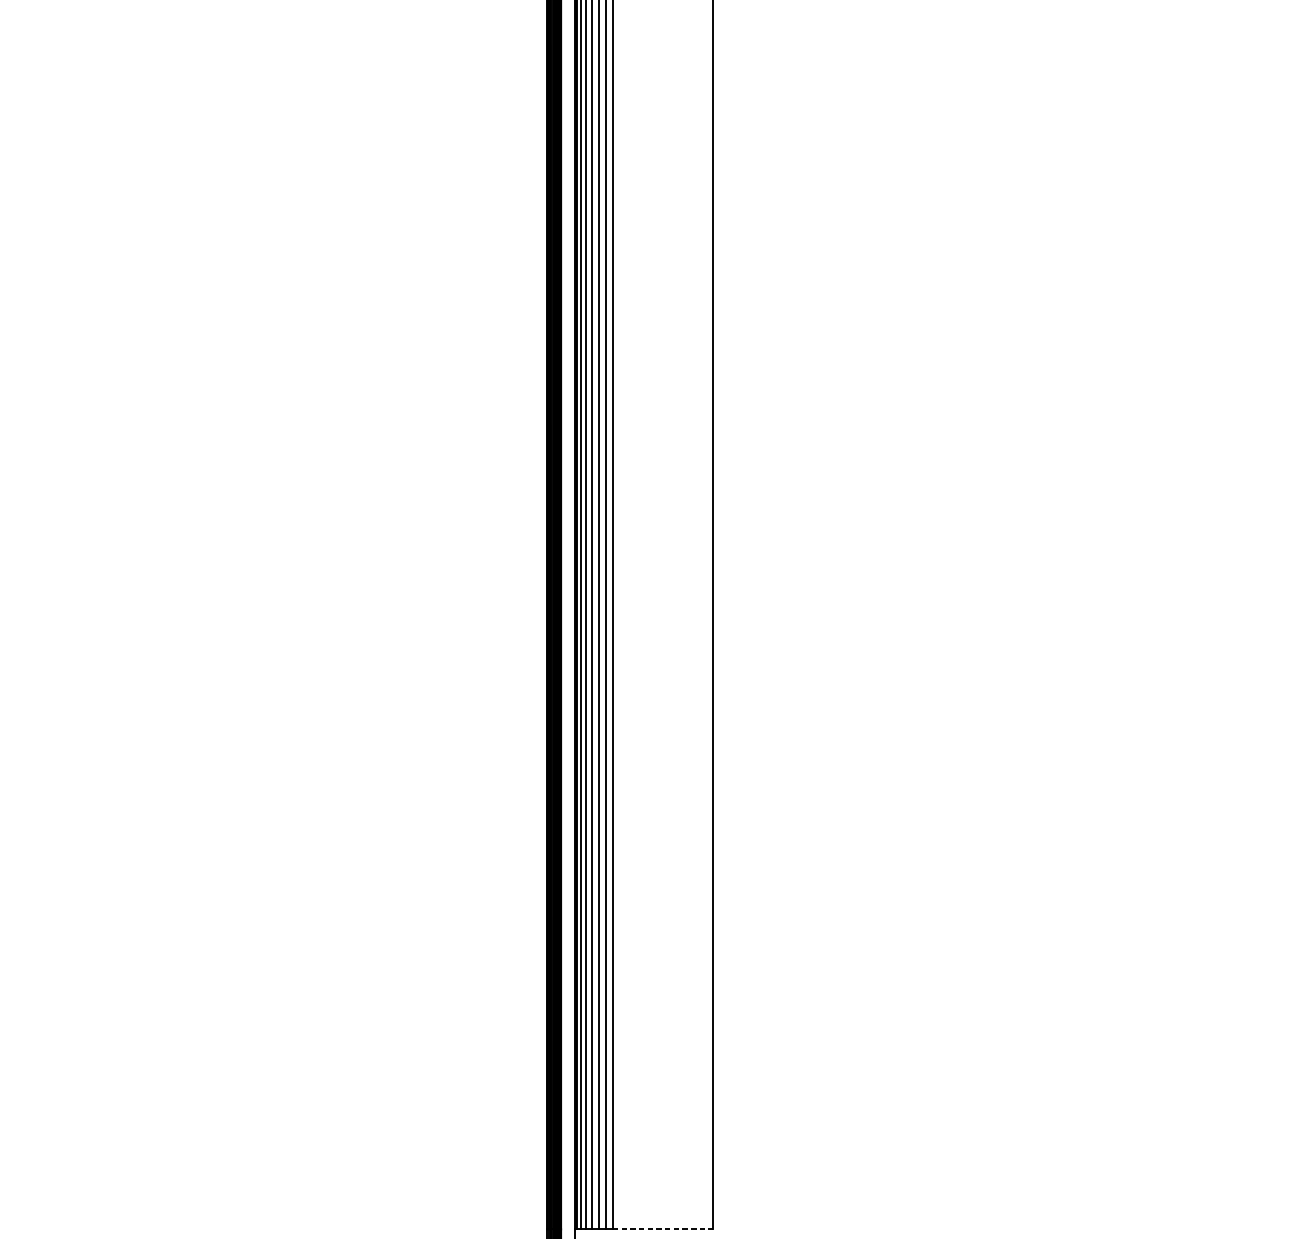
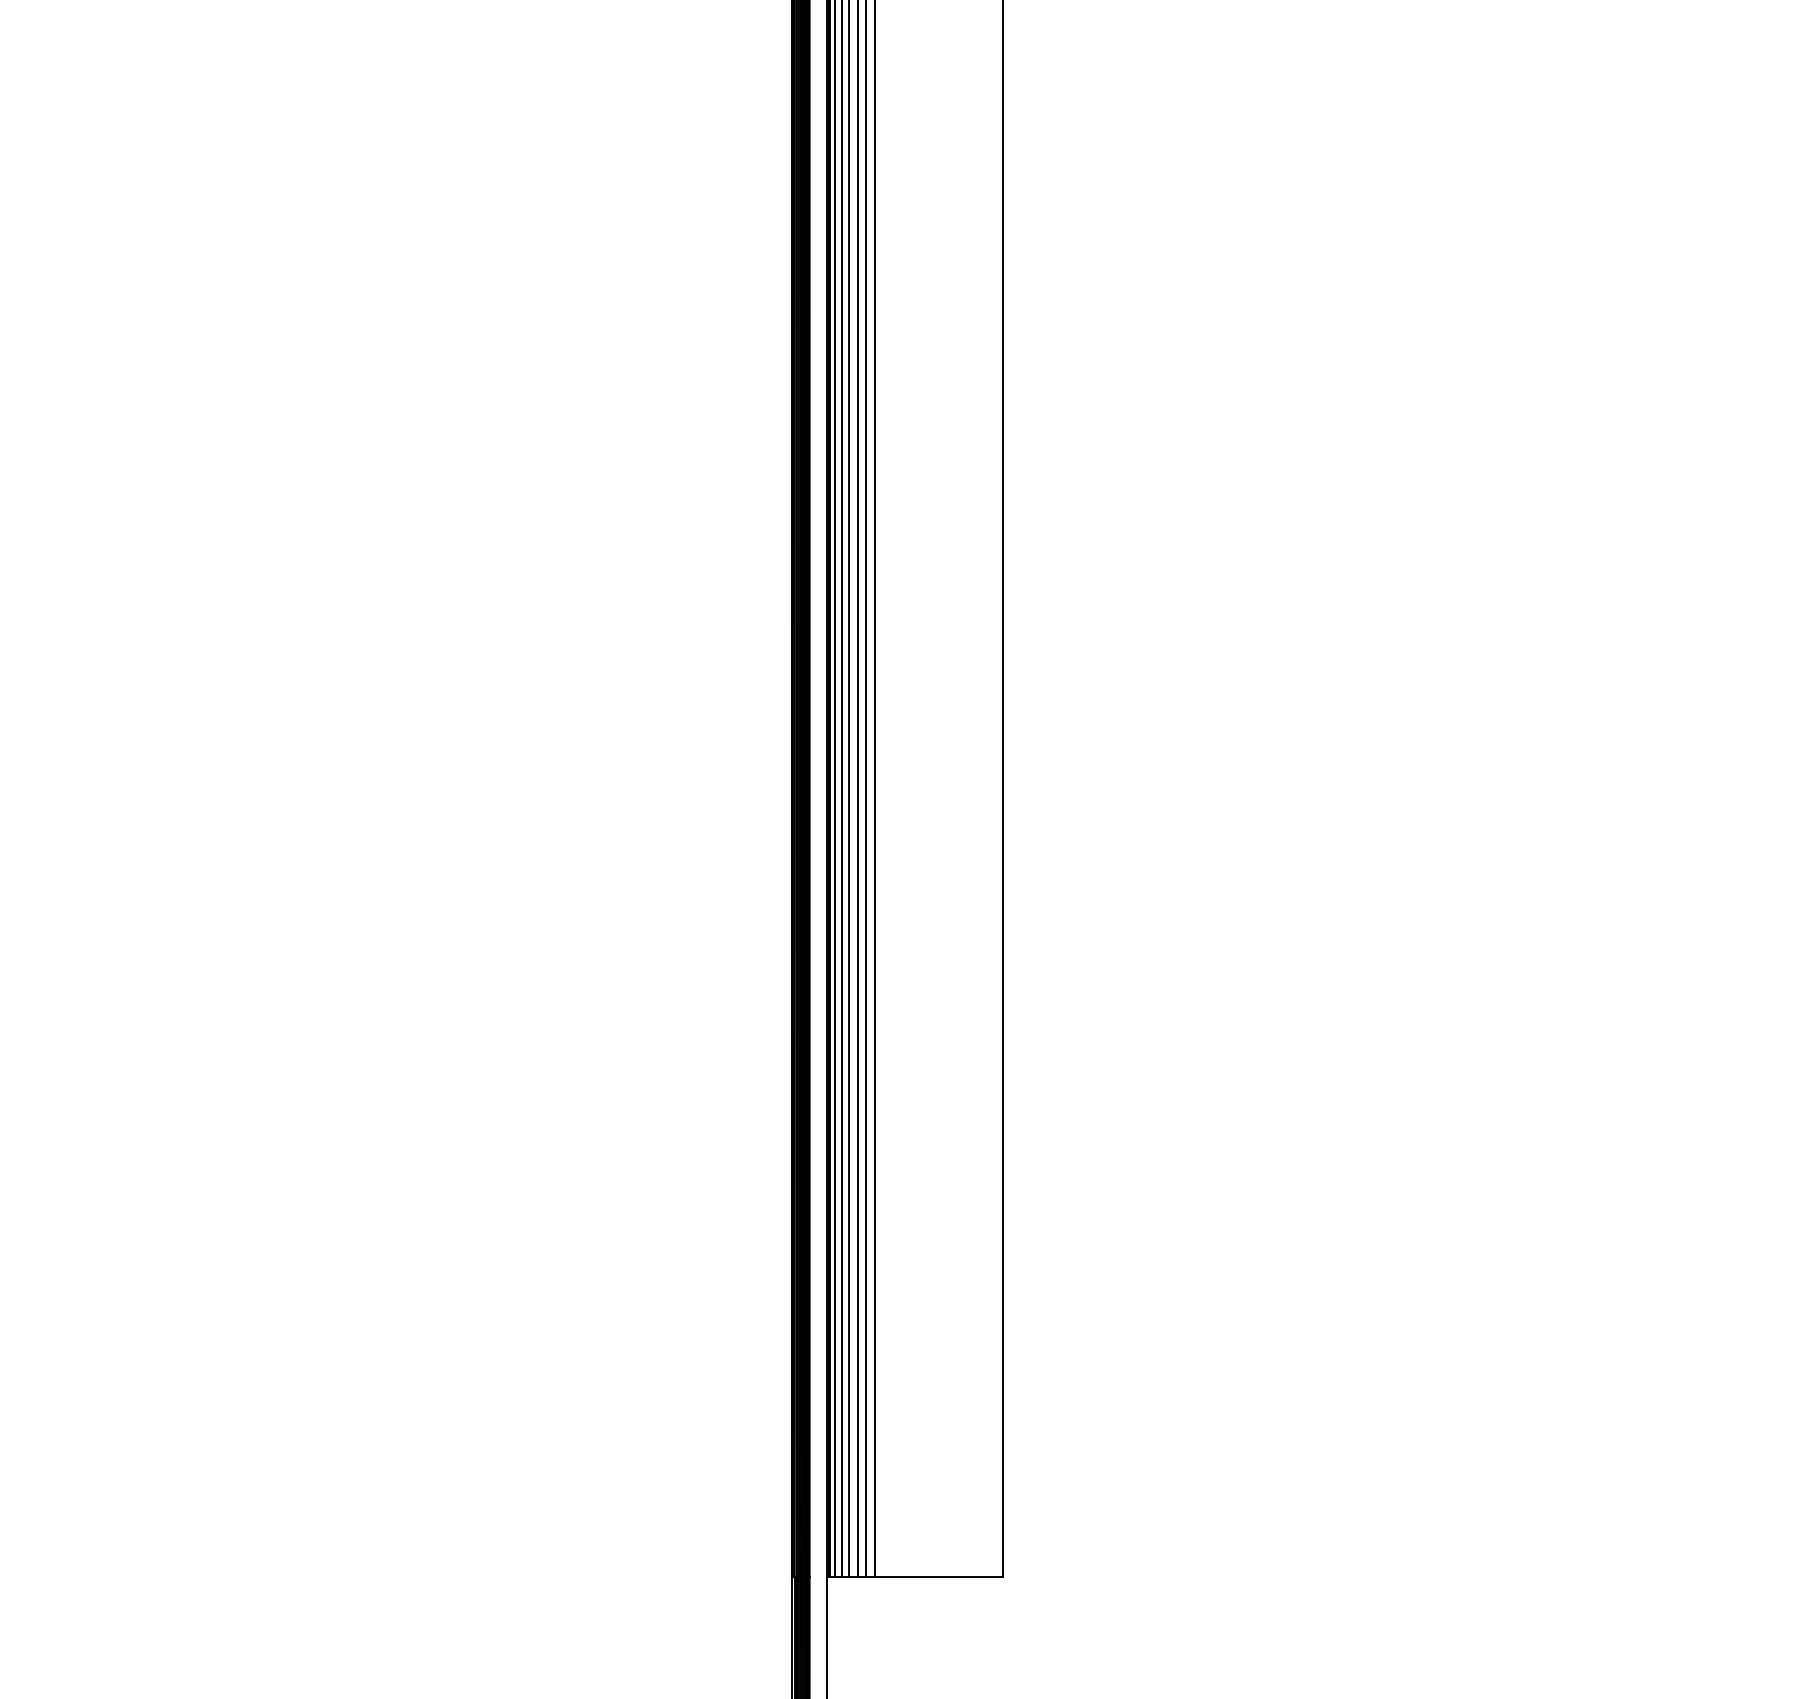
line: (663, 1229) -> (939, 1577), dashed -> solid

